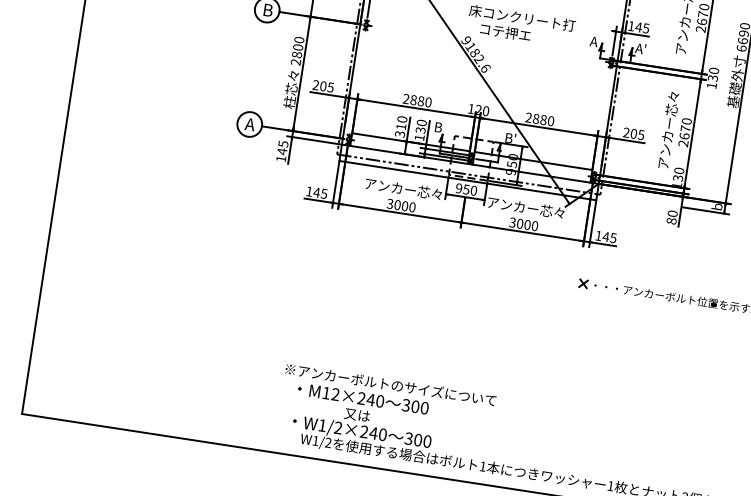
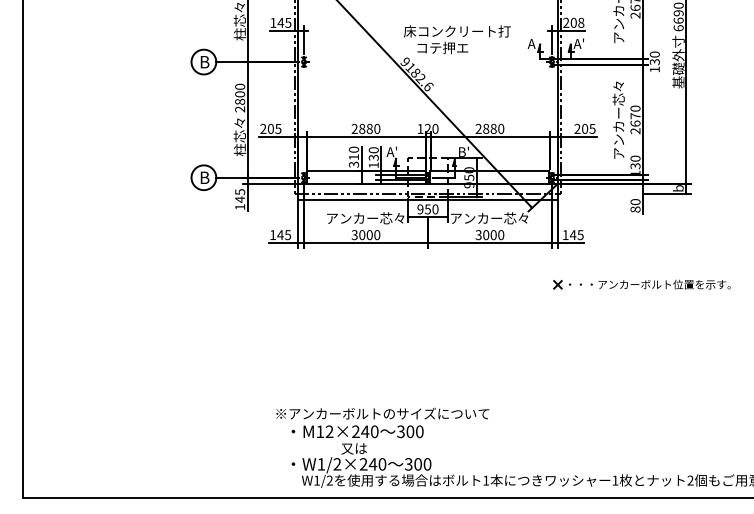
text: (638, 26) -> (573, 22), 145 -> 208
text: (250, 124) -> (204, 177), A -> B
text: (439, 126) -> (391, 151), B -> A'

